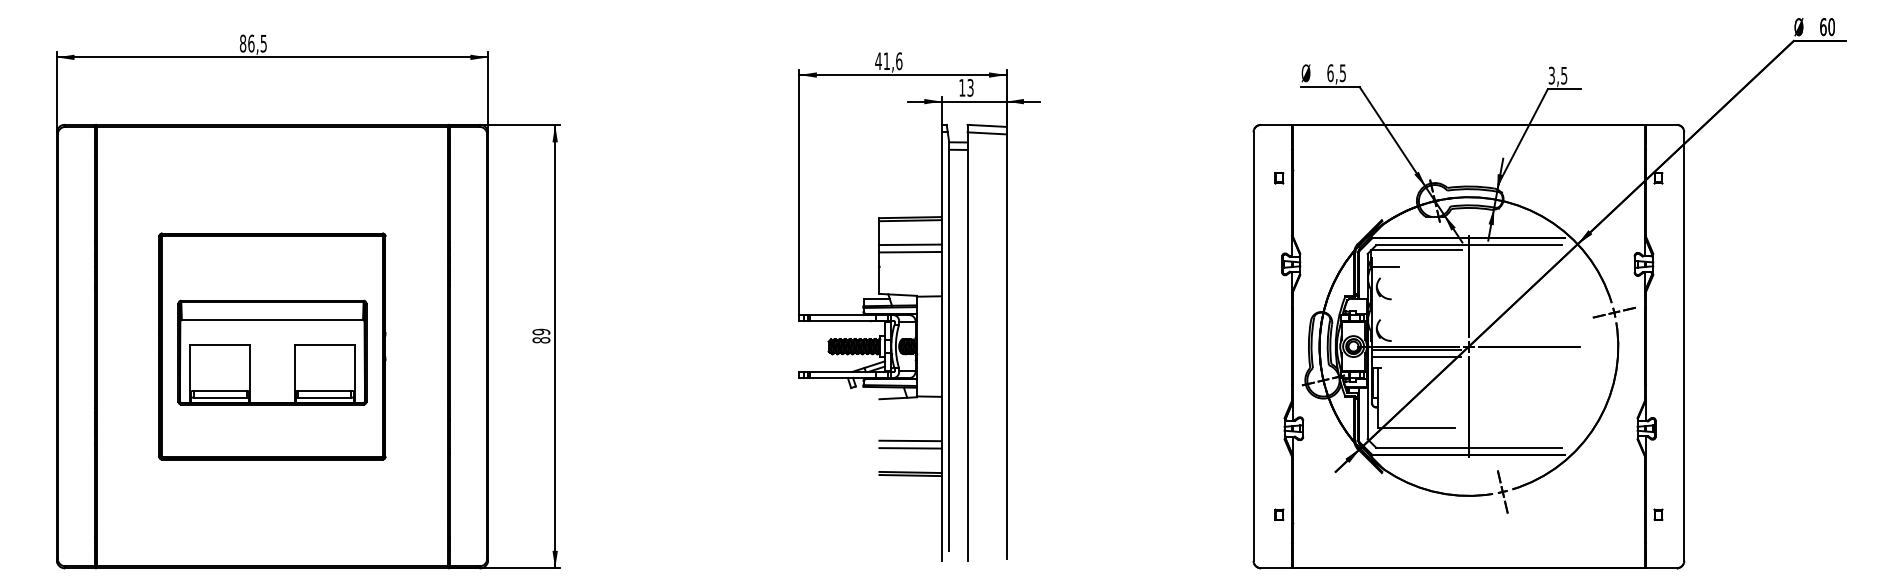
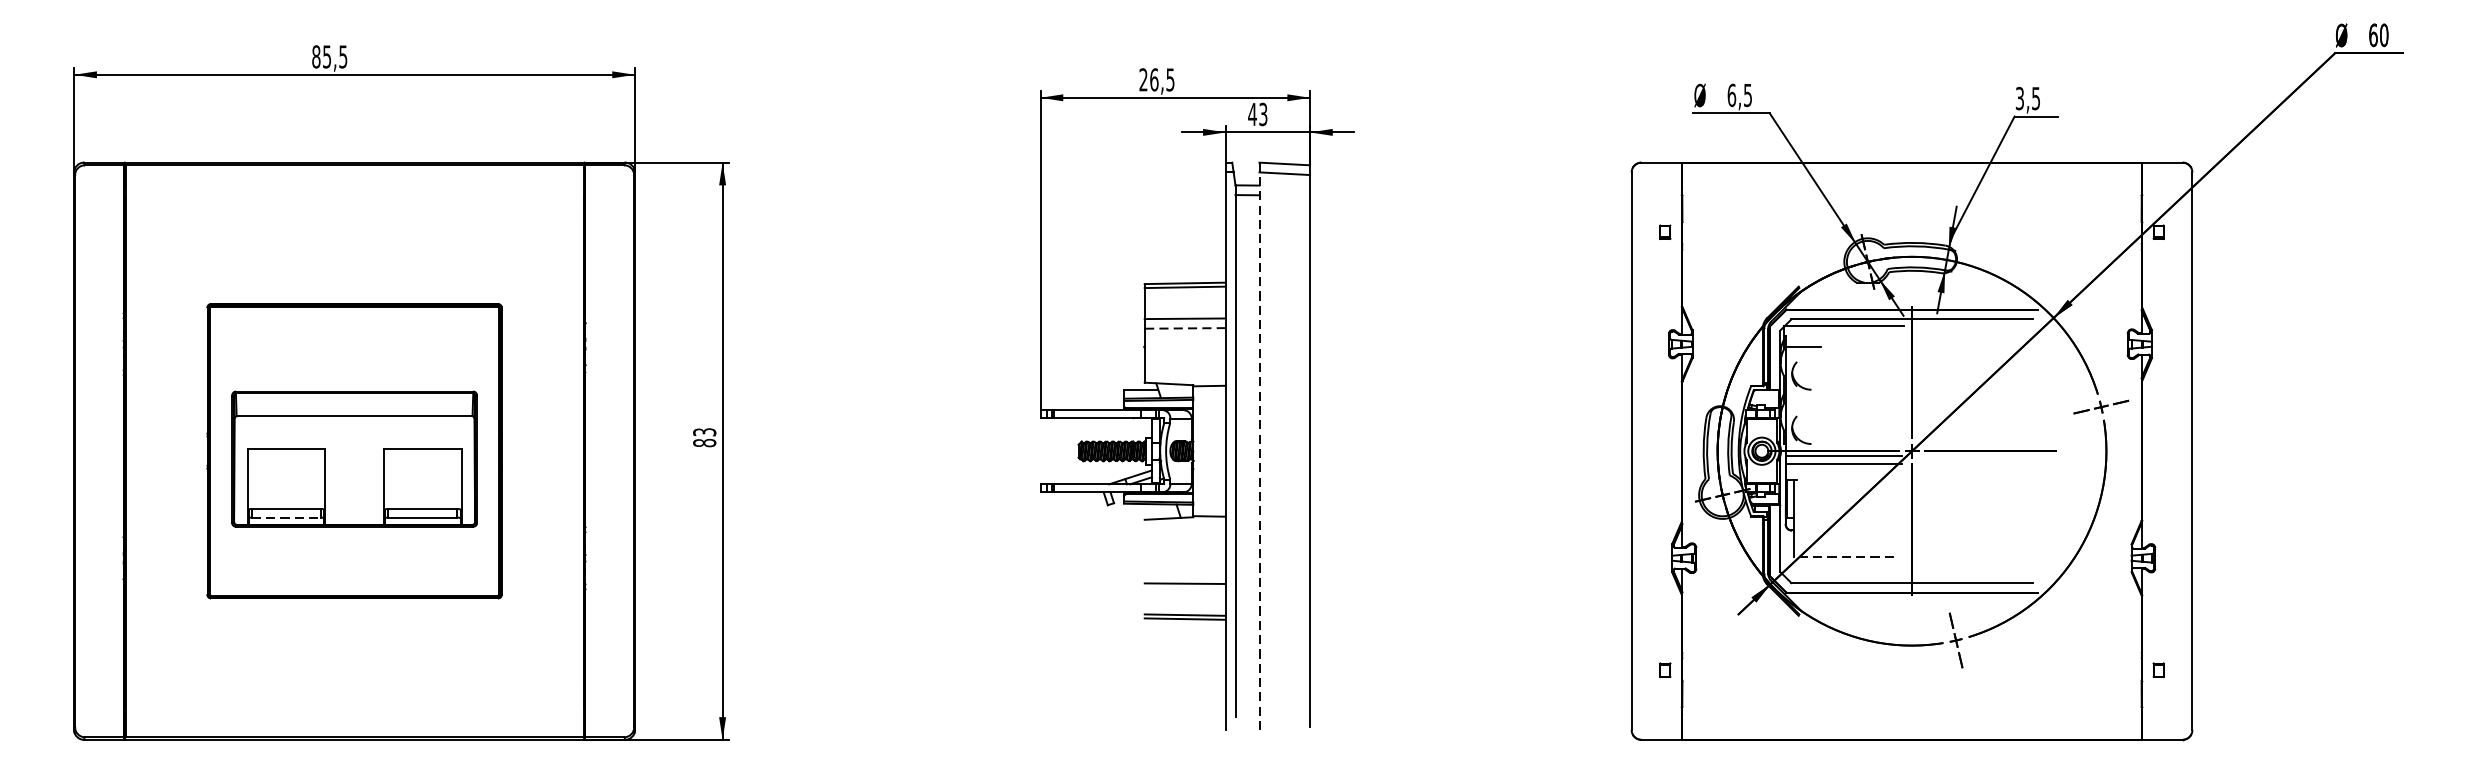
text: (251, 43) -> (327, 56), 86,5 -> 85,5
text: (888, 61) -> (1156, 80), 41,6 -> 26,5
text: (961, 87) -> (1251, 114), 13 -> 43
line: (910, 252) -> (1185, 328), solid -> dashed
text: (541, 331) -> (704, 431), 89 -> 83
line: (967, 346) -> (1259, 451), solid -> dashed
line: (220, 397) -> (286, 517), solid -> dashed
line: (1416, 428) -> (1843, 557), solid -> dashed
line: (910, 440) -> (1185, 573), removed

